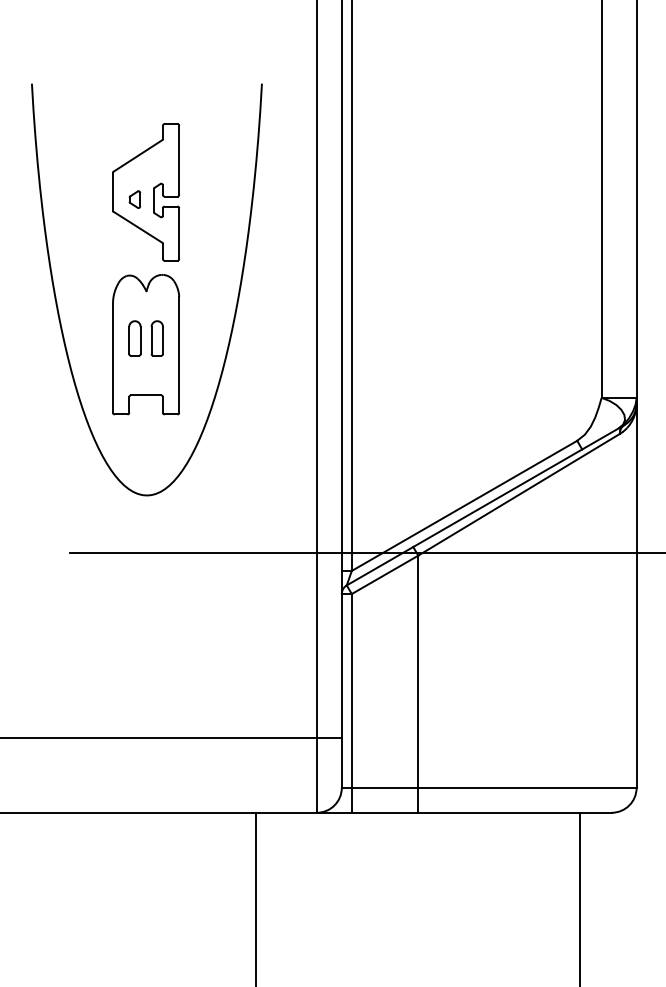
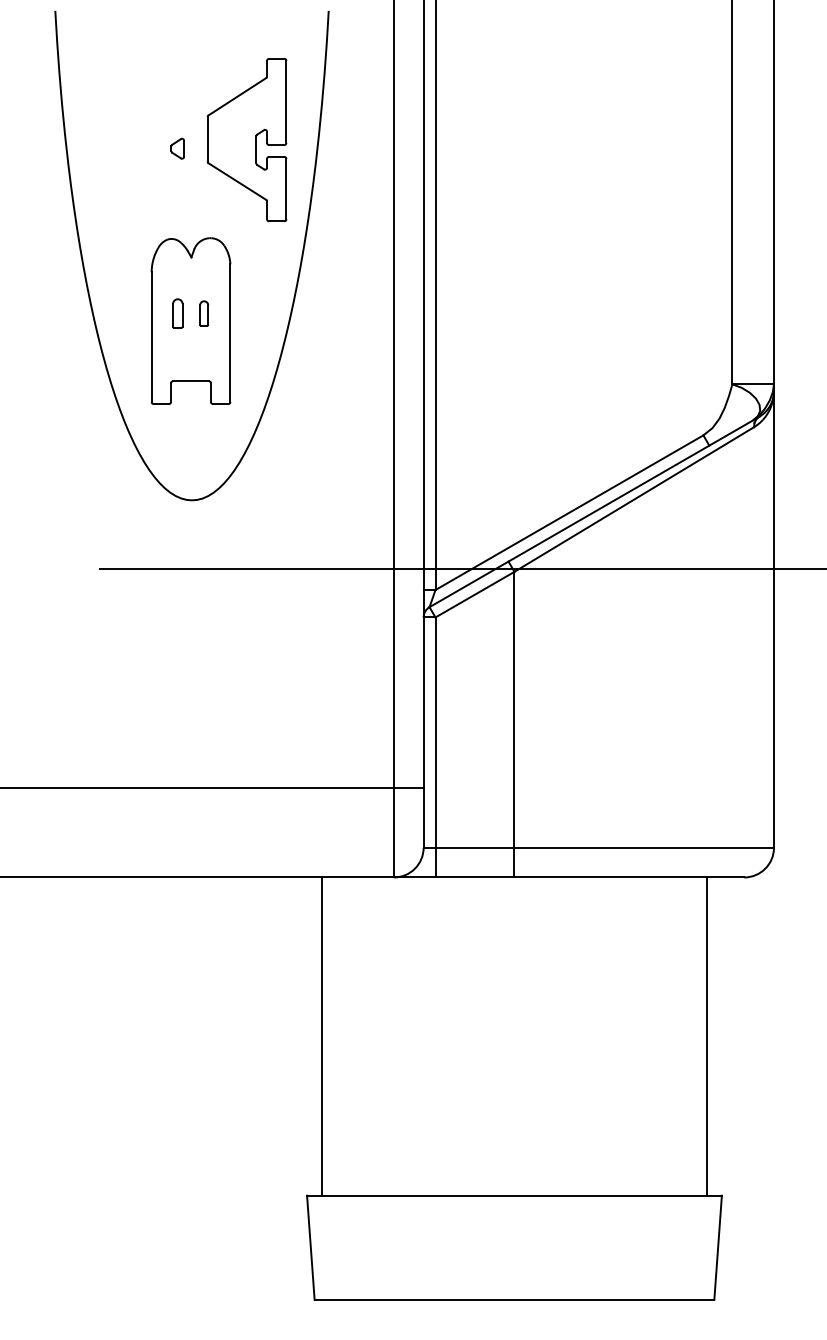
part: (145, 192) -> (246, 140), moved
part: (134, 338) -> (177, 313), size x0.7
part: (156, 338) -> (203, 313), size x0.6

